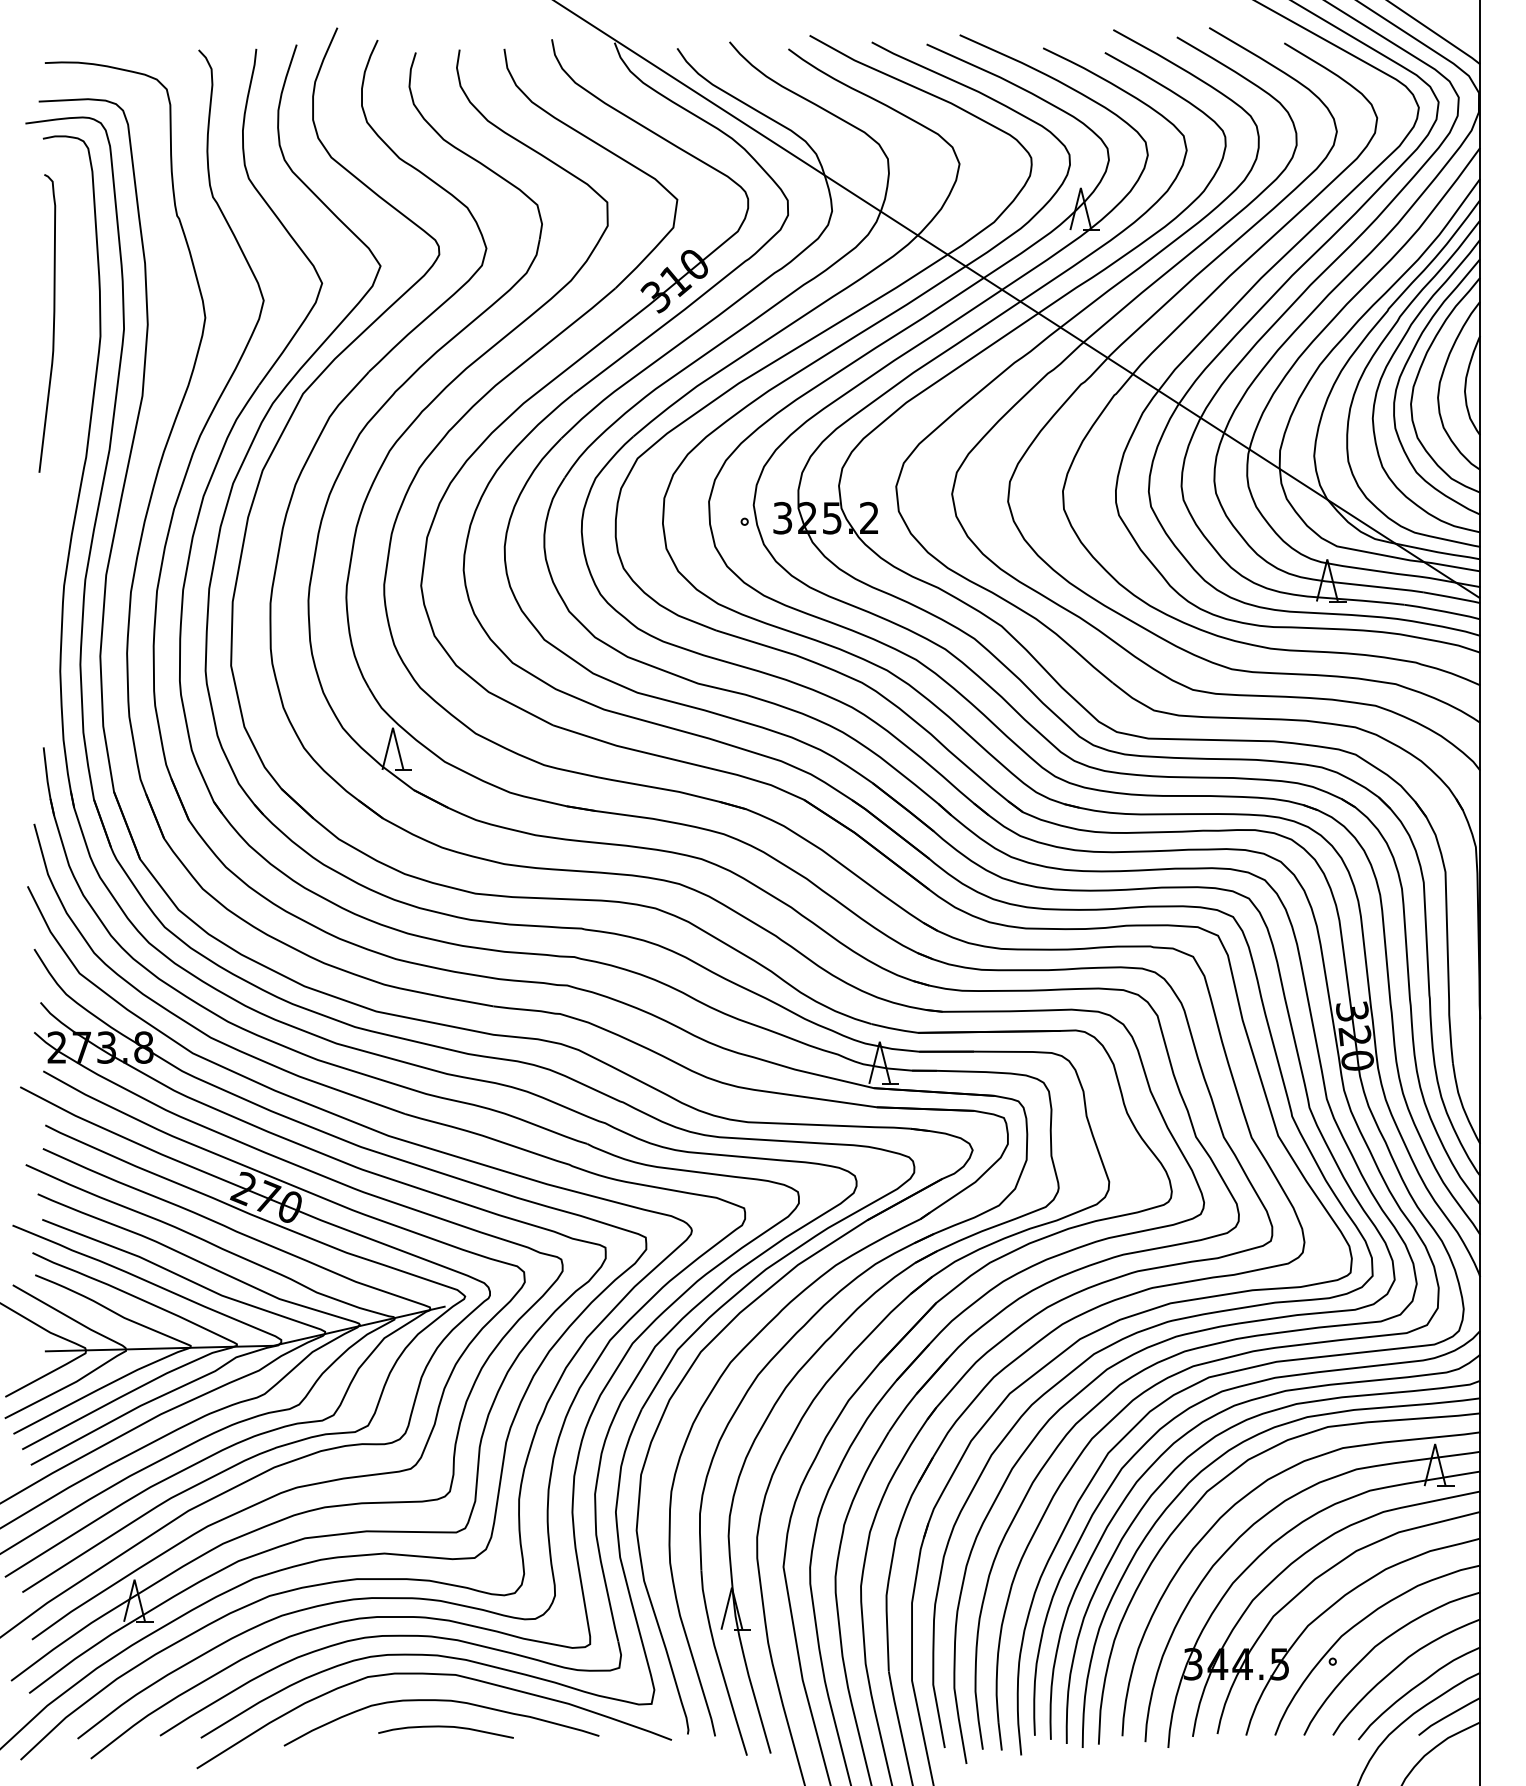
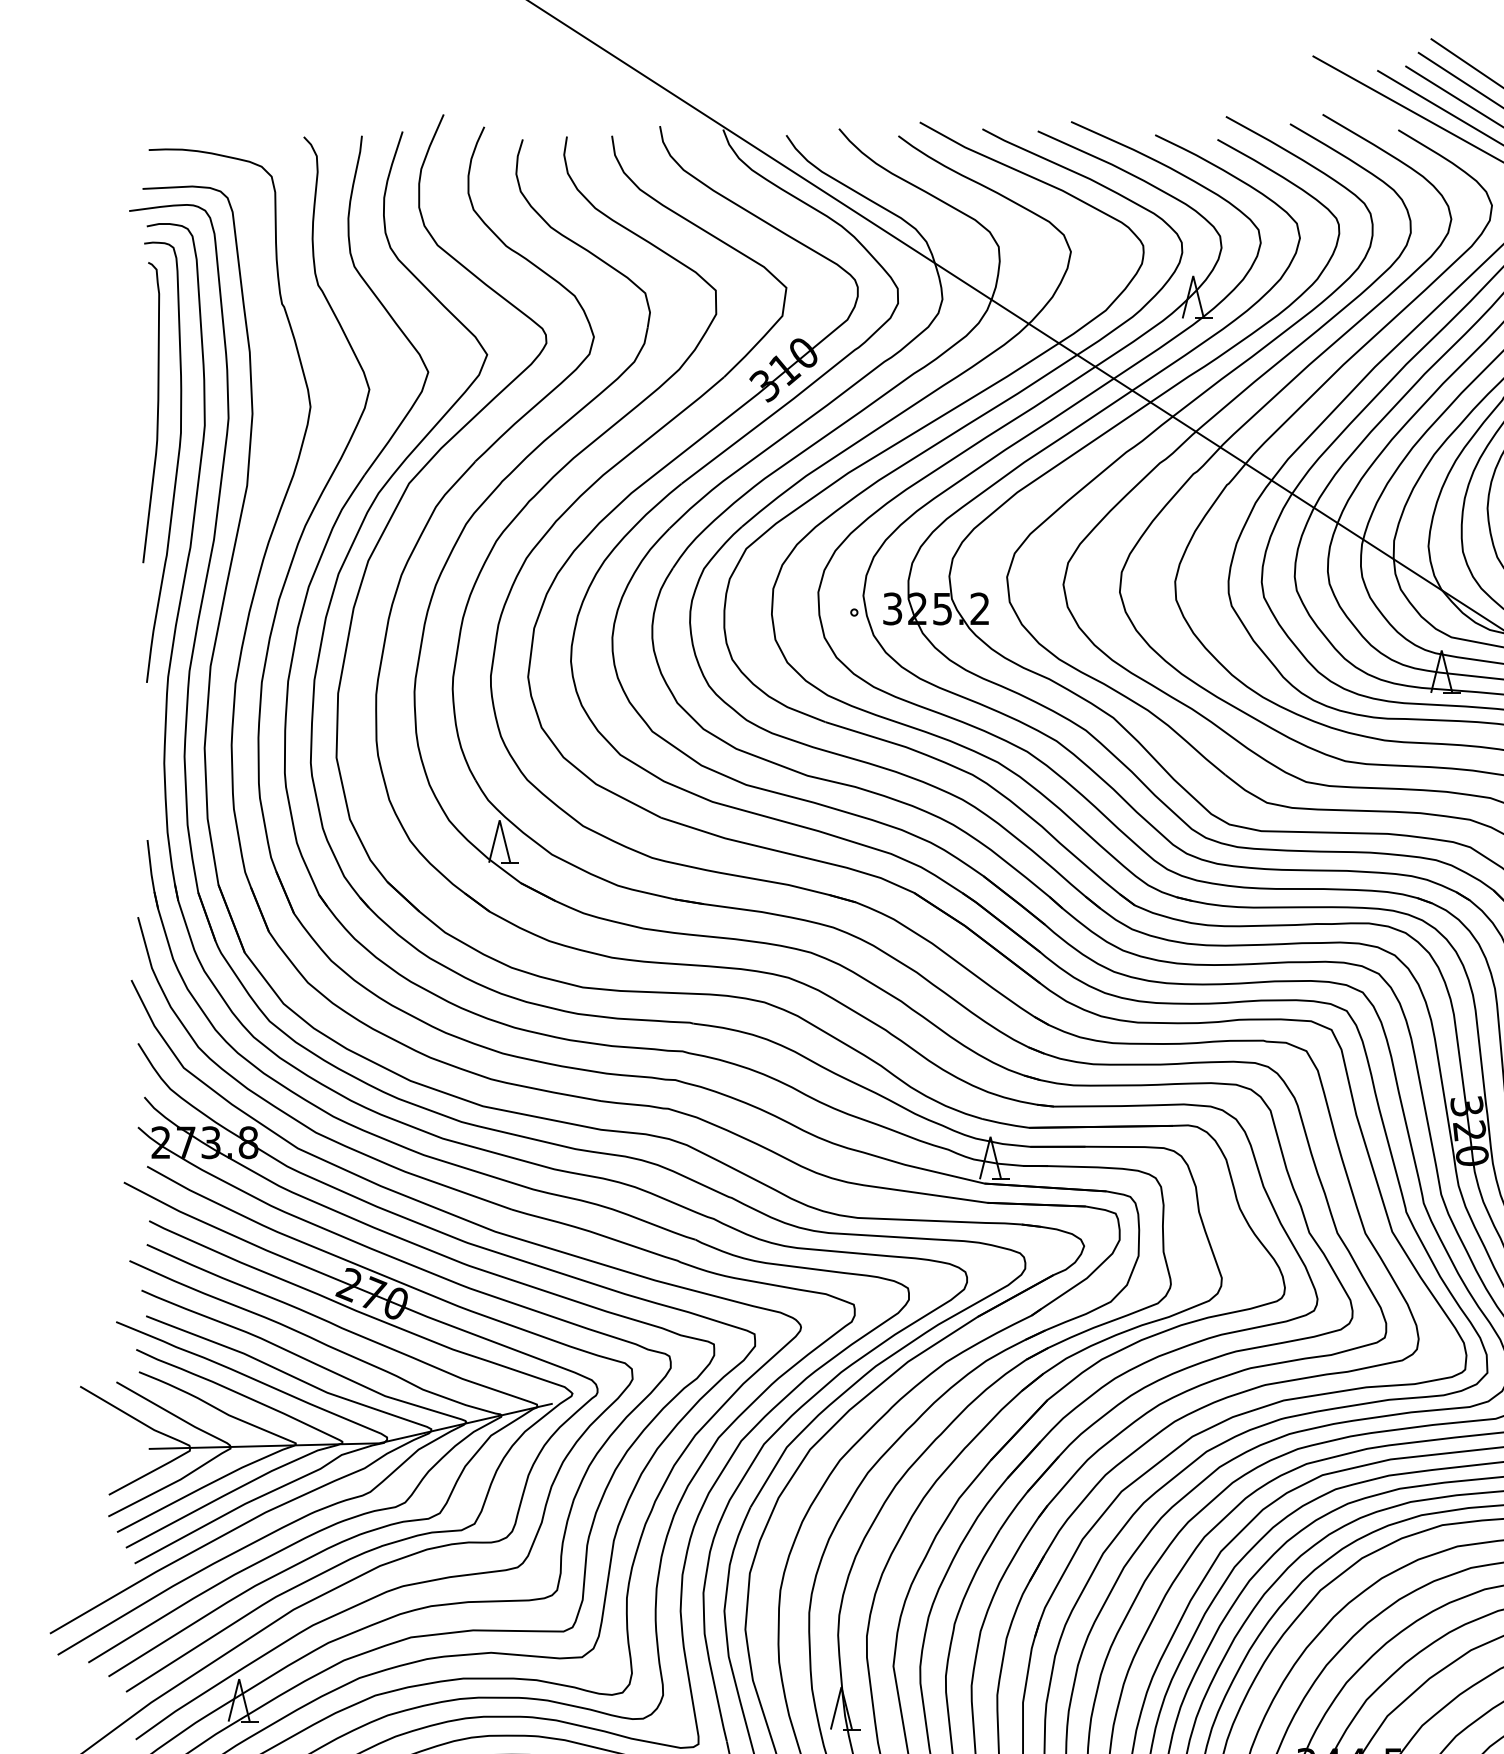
curve: (72, 373) -> (176, 463), added

